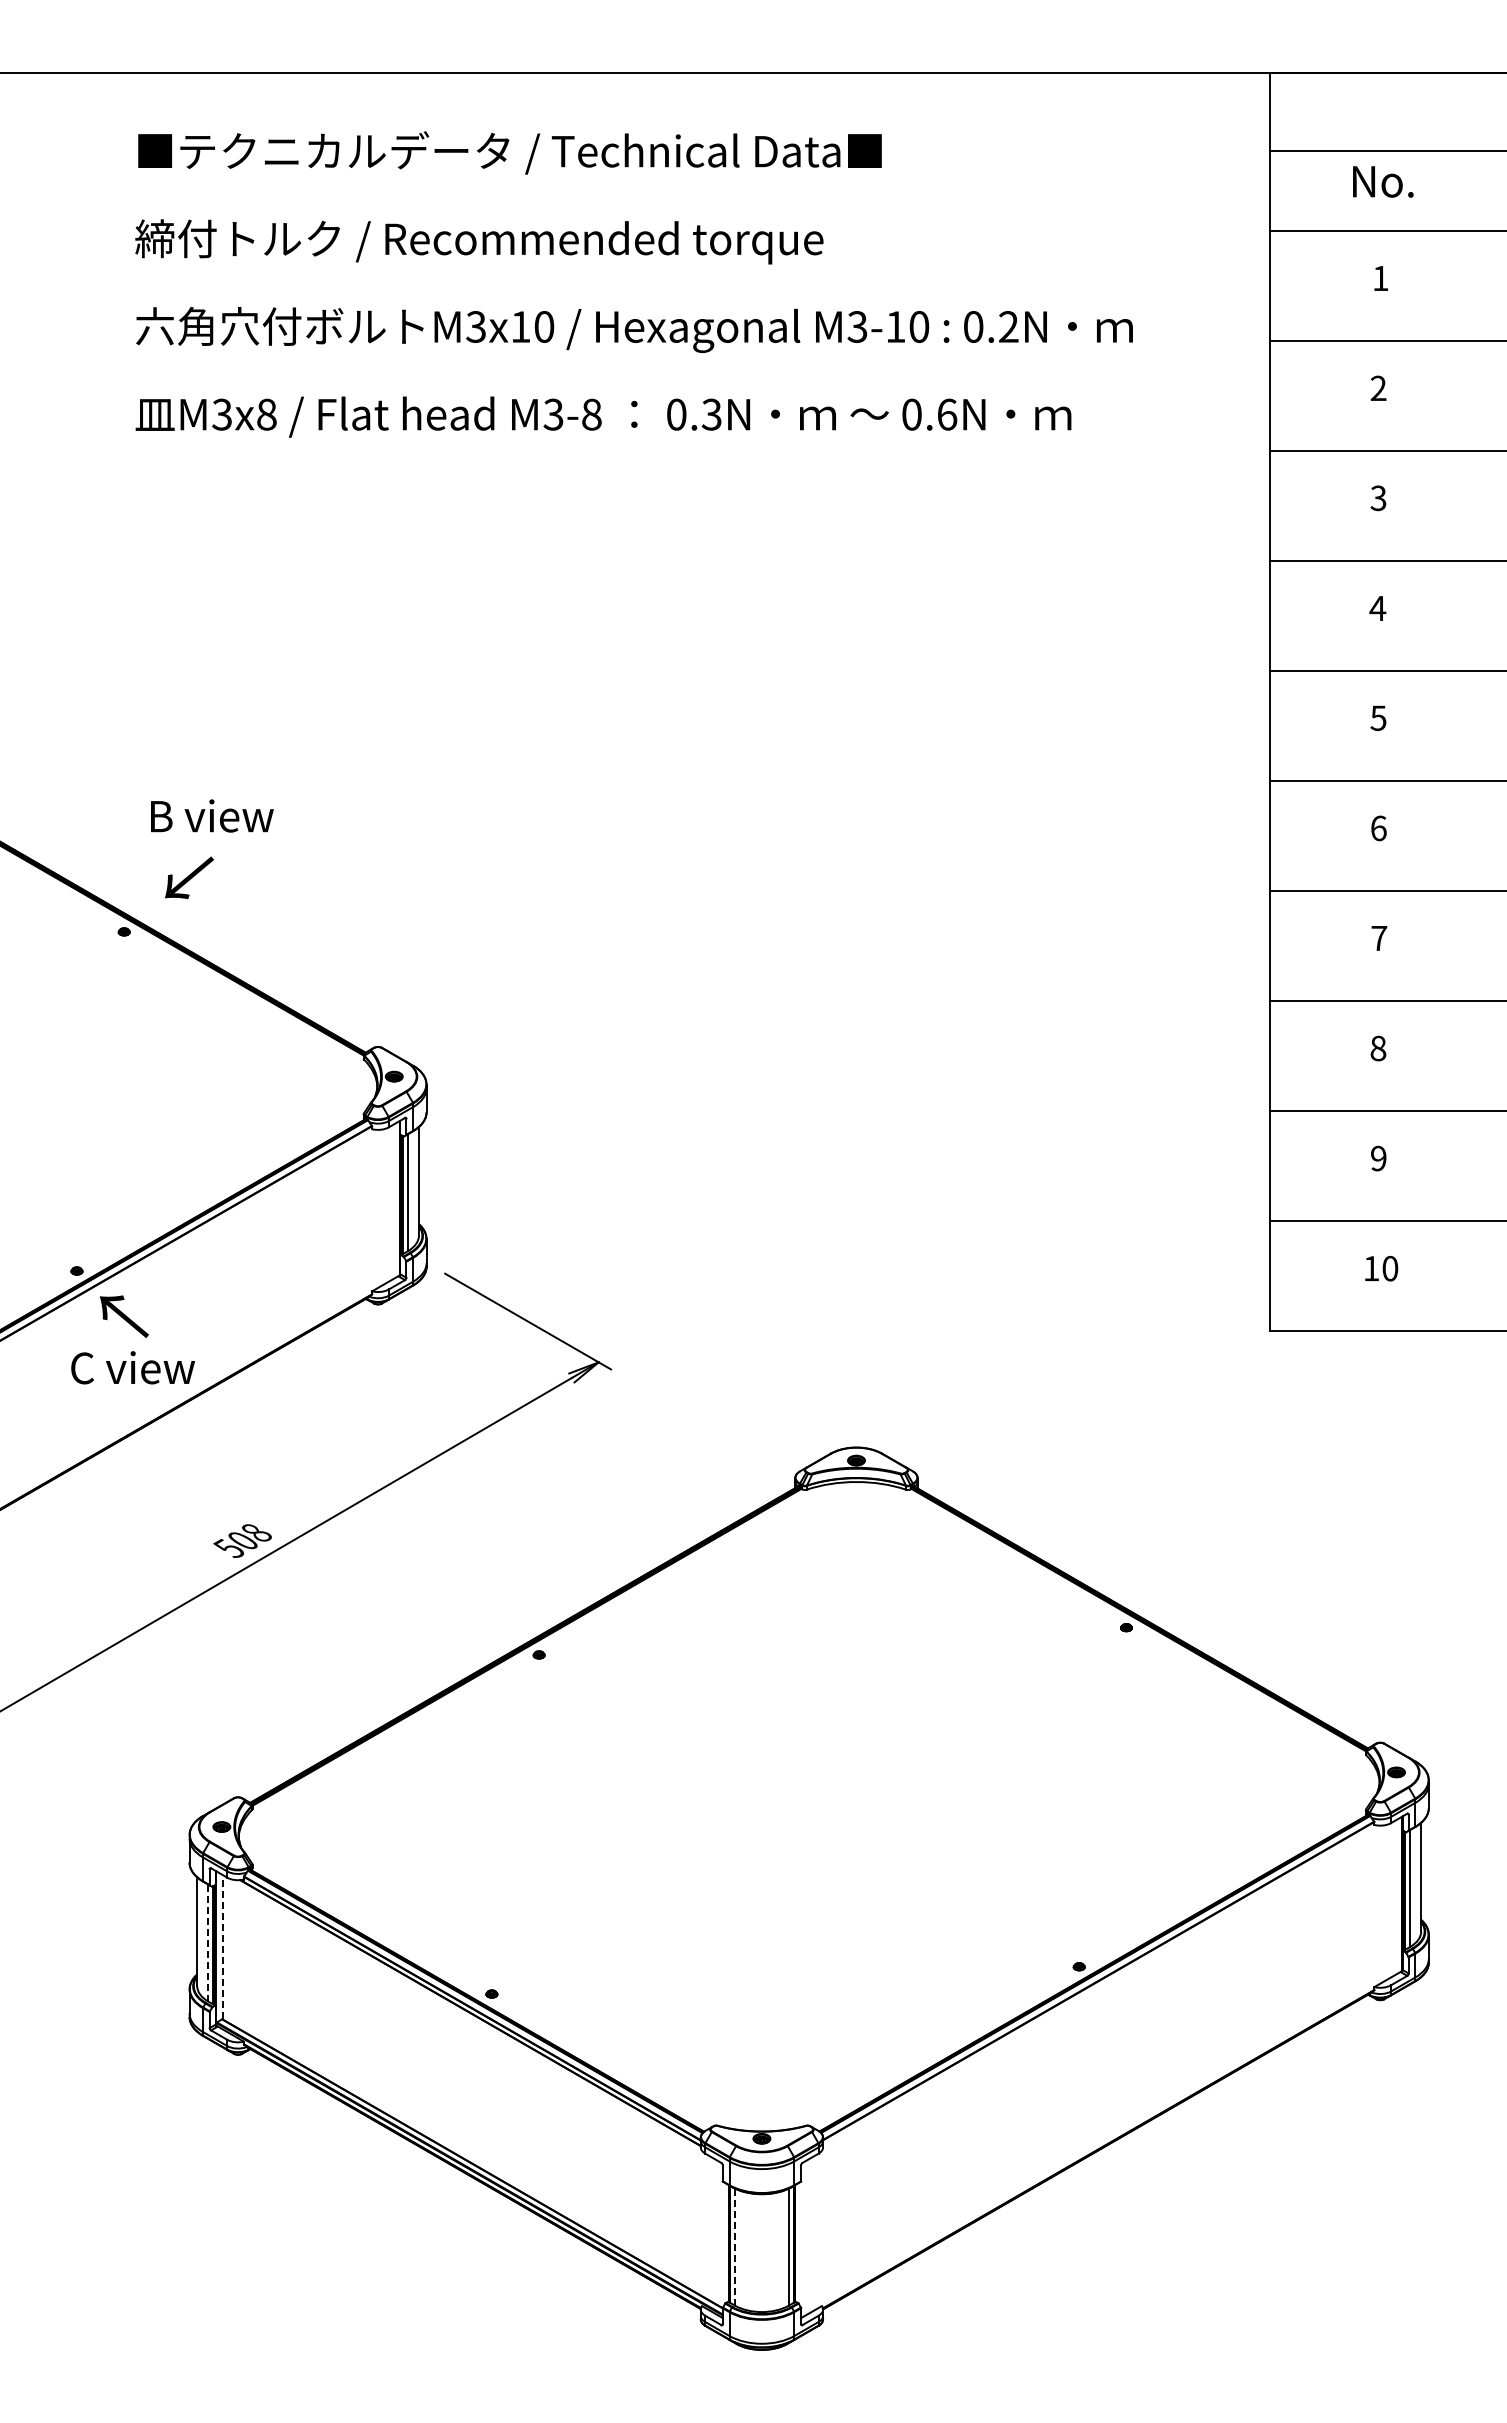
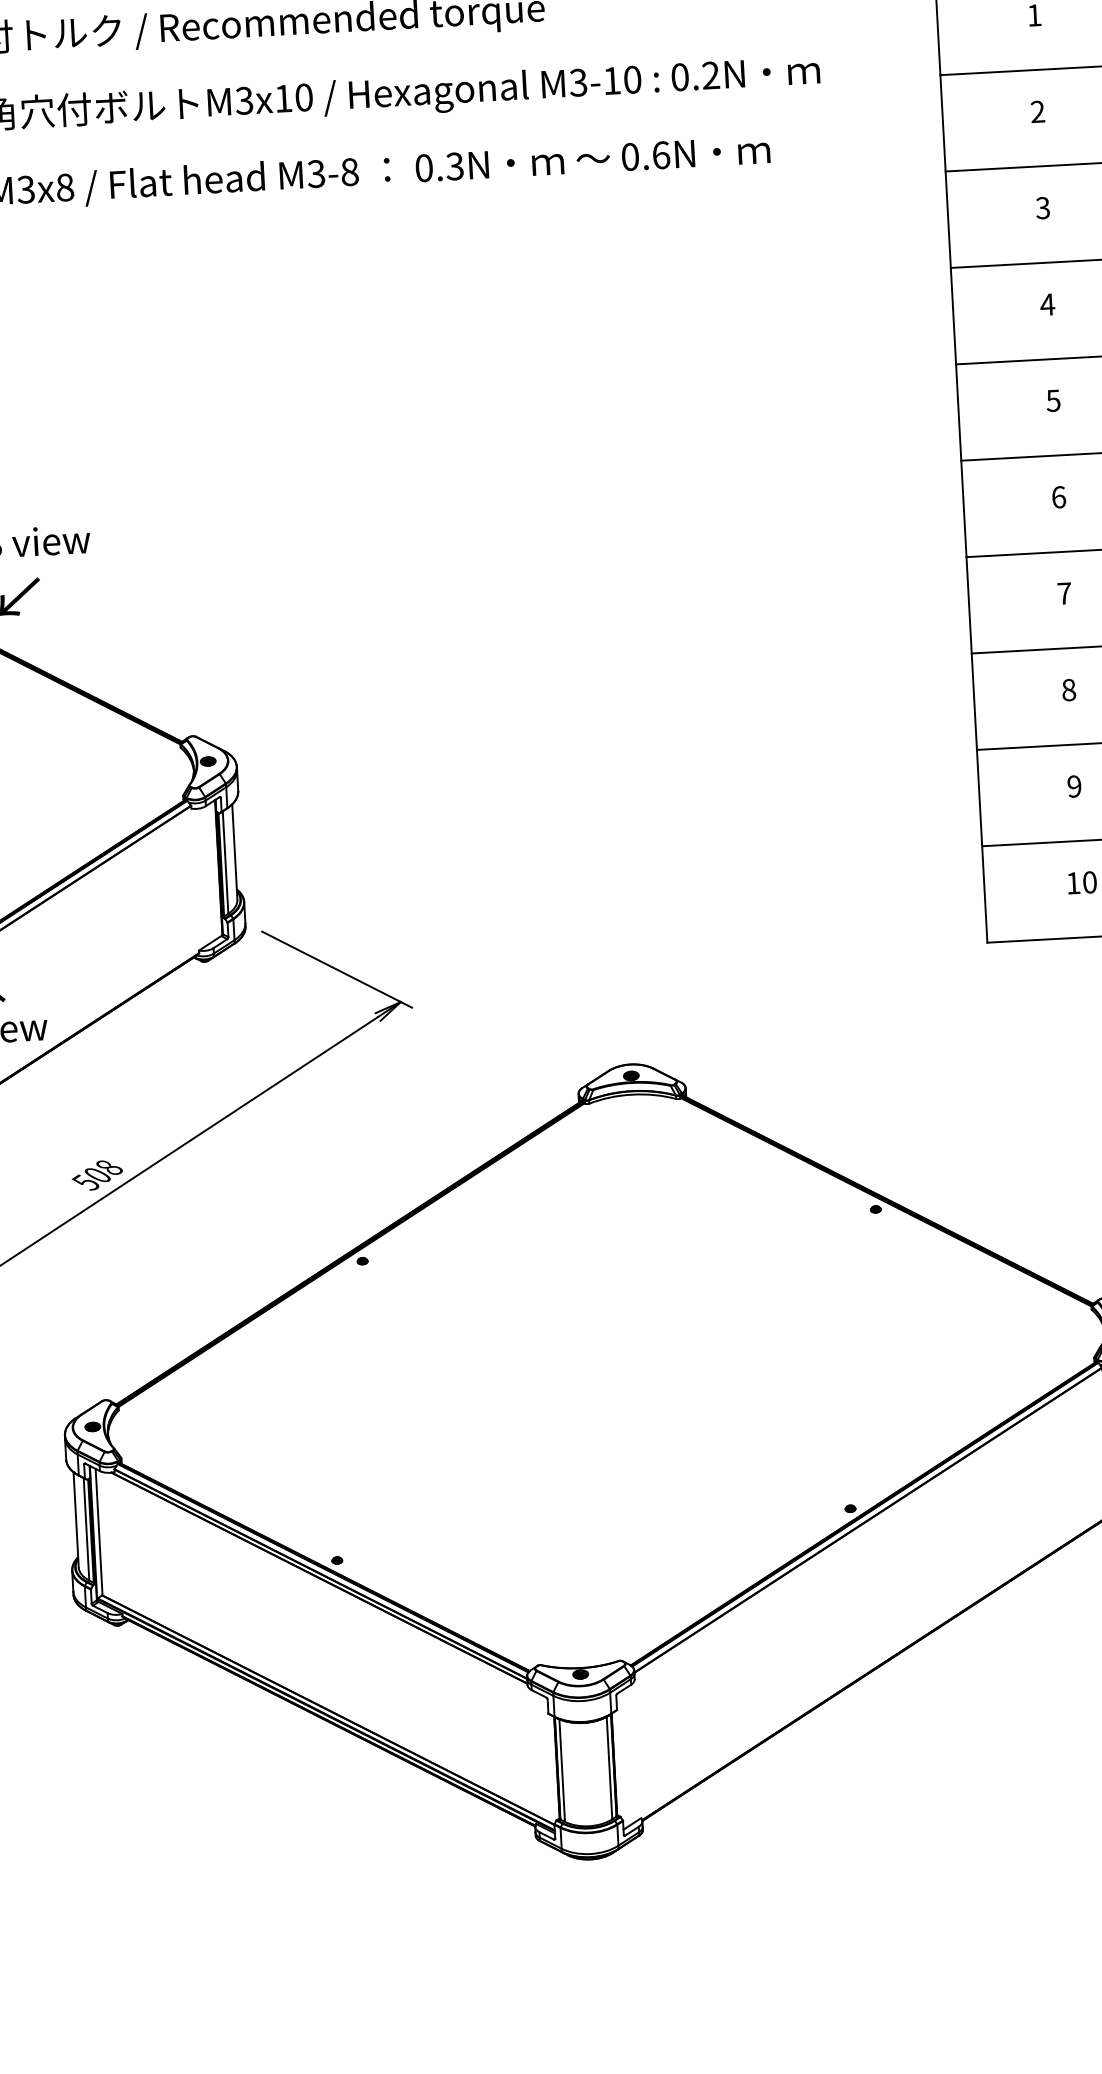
line: (208, 1942) -> (86, 1528), dashed -> solid
line: (222, 1946) -> (99, 1531), dashed -> solid
line: (734, 2247) -> (561, 1771), dashed -> solid

